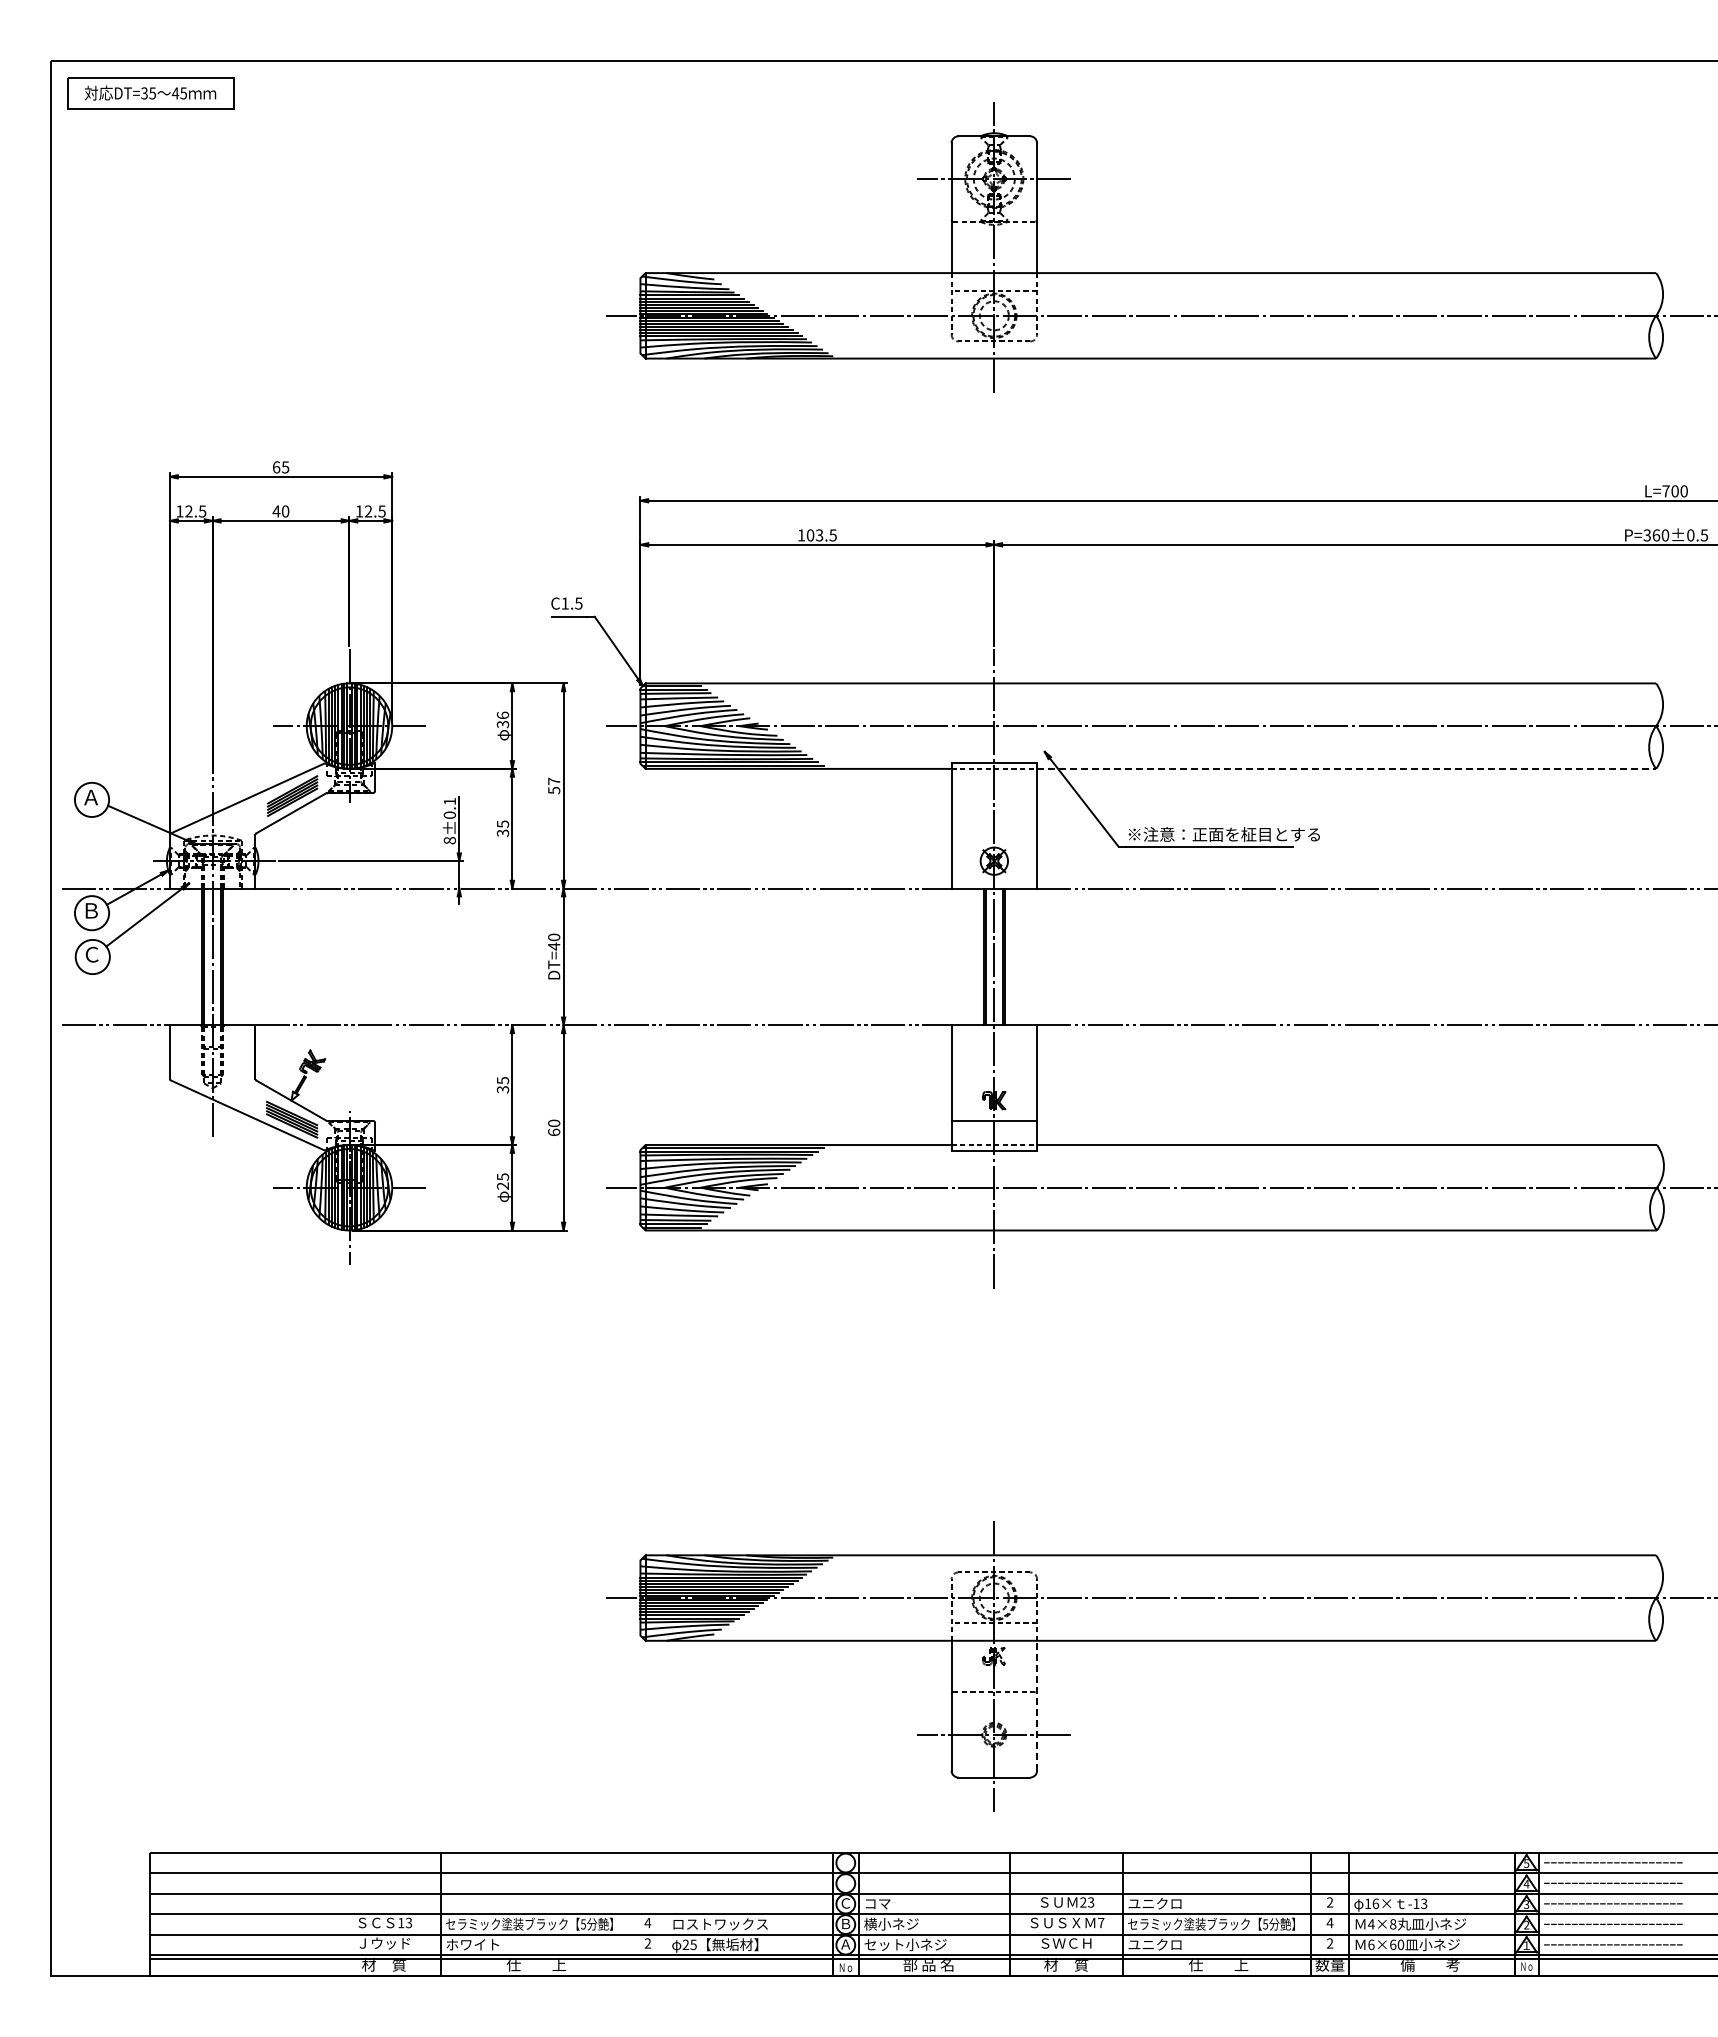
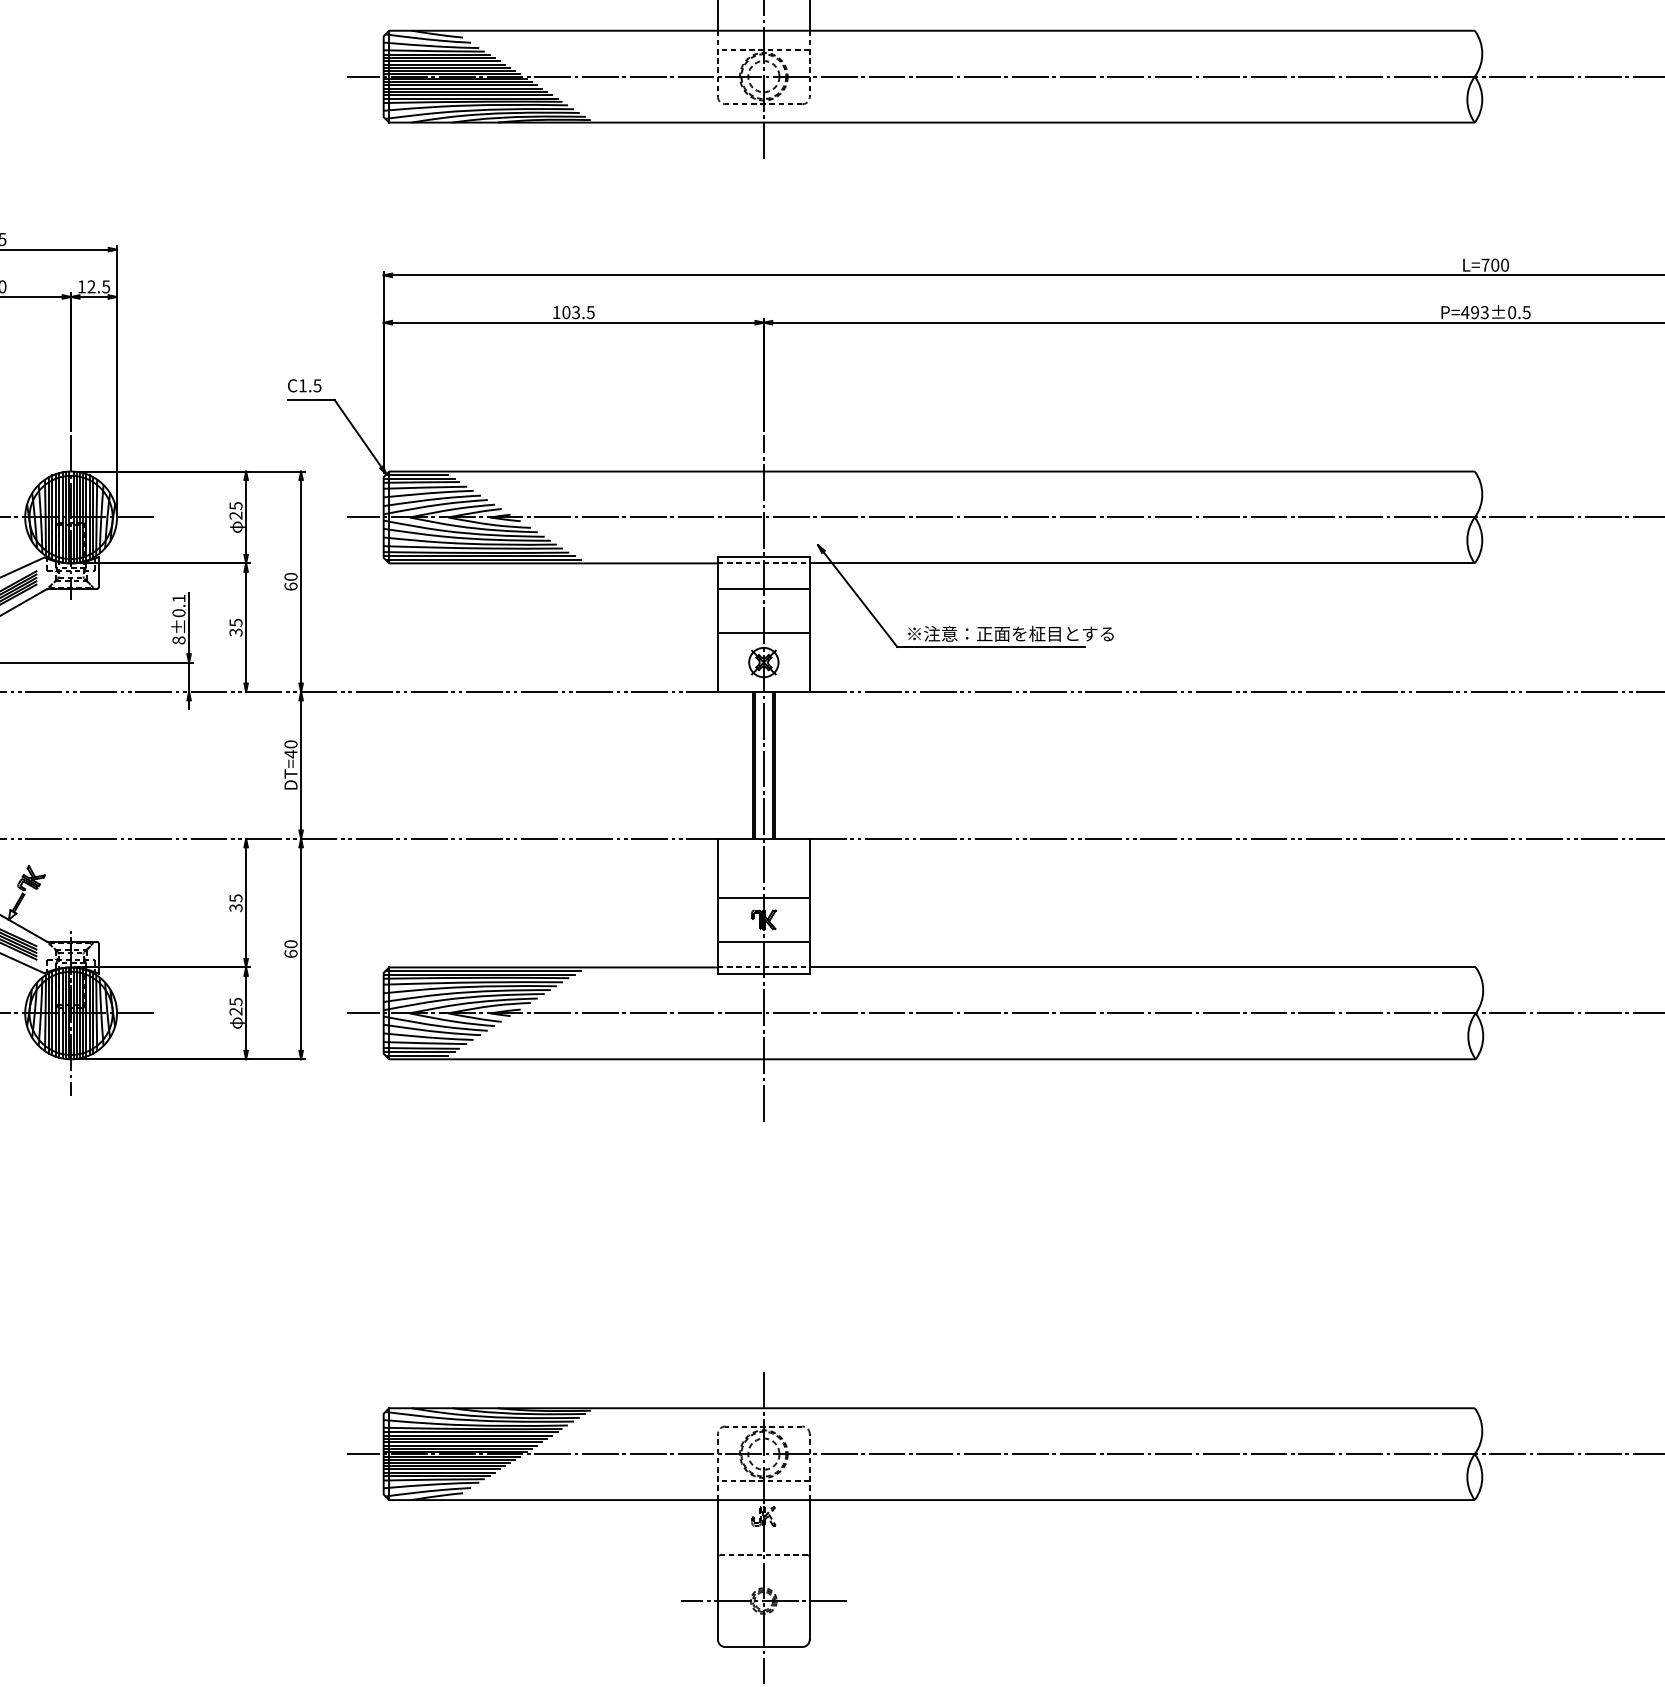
text: (1656, 535) -> (1475, 312), P=360±0.5 -> P=493±0.5
text: (502, 719) -> (235, 510), 36 -> 25
line: (1346, 768) -> (1142, 562), dashed -> solid
text: (554, 785) -> (291, 581), 57 -> 60
line: (994, 792) -> (764, 588), added
line: (994, 833) -> (764, 632), added
line: (994, 1080) -> (764, 898), added
line: (1037, 1705) -> (810, 1569), dashed -> solid

